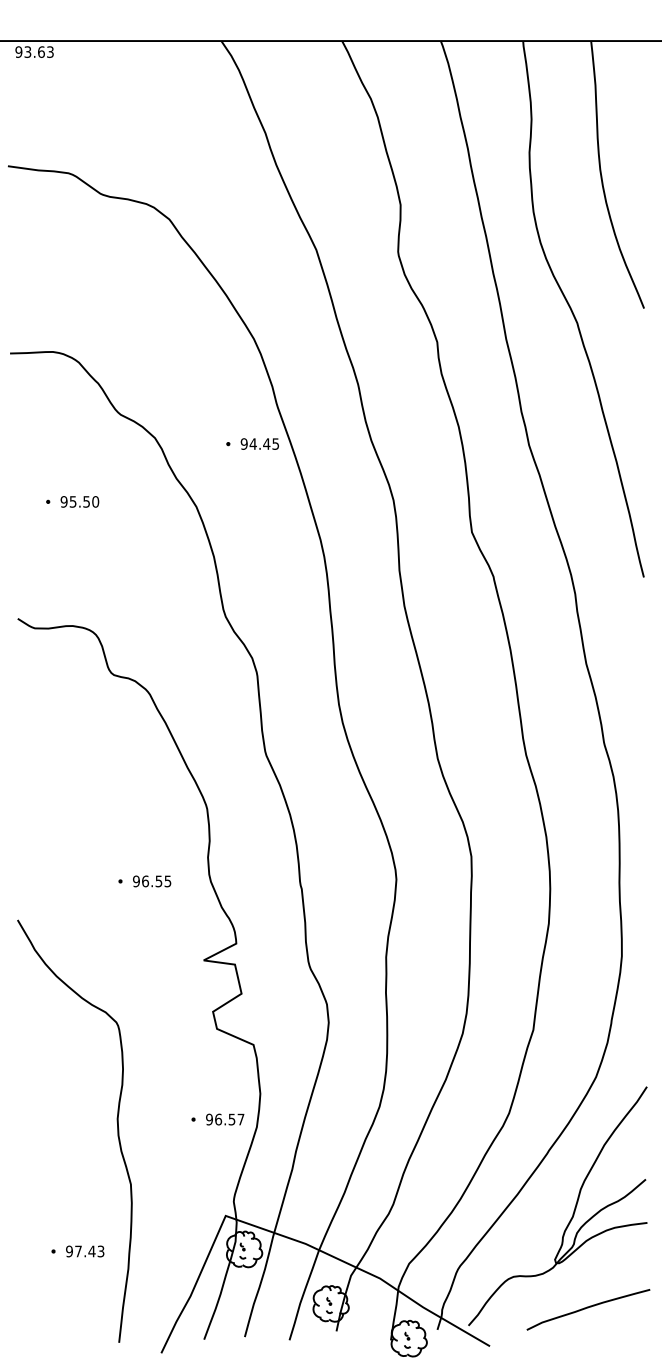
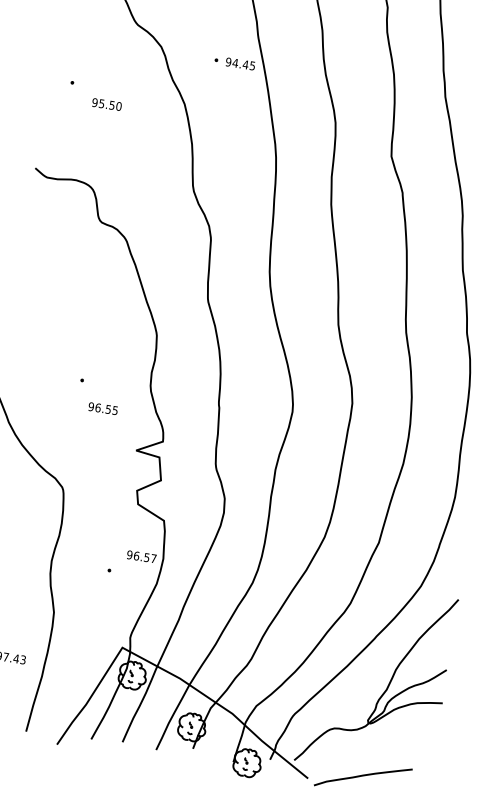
text: (79, 501) -> (106, 104), moved
text: (152, 881) -> (103, 408), moved
text: (225, 1119) -> (141, 556), moved
curve: (588, 1308) -> (363, 776), moved

